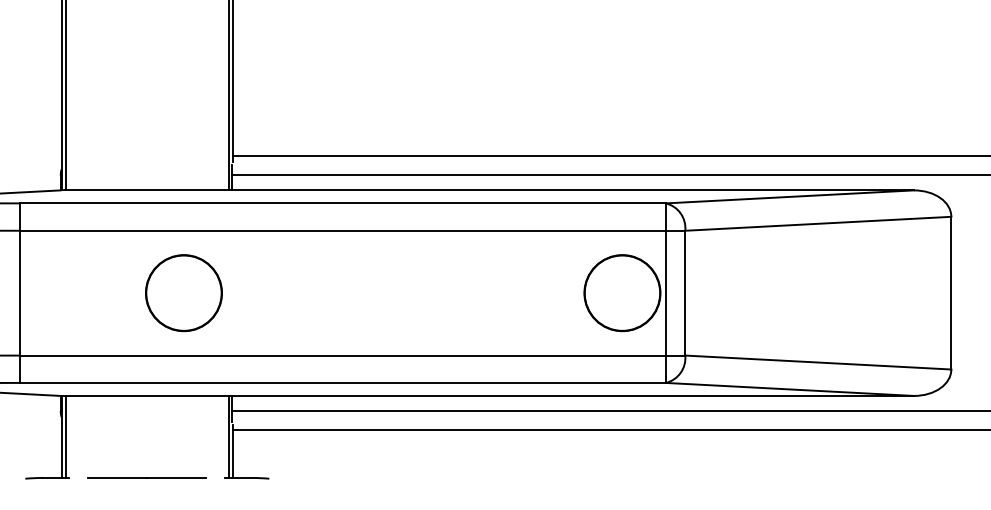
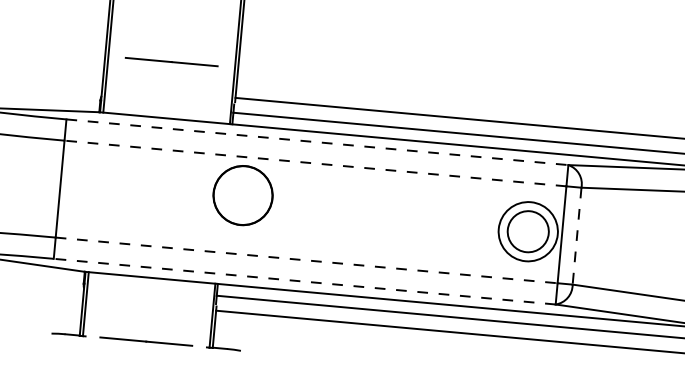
line: (146, 117) -> (171, 61), added
line: (343, 203) -> (318, 142), solid -> dashed
line: (342, 230) -> (315, 163), solid -> dashed
circle: (622, 292) -> (528, 231), size x0.7
circle: (183, 293) -> (242, 195), moved
line: (685, 293) -> (577, 236), solid -> dashed
line: (343, 355) -> (307, 260), solid -> dashed
line: (342, 382) -> (304, 281), solid -> dashed

